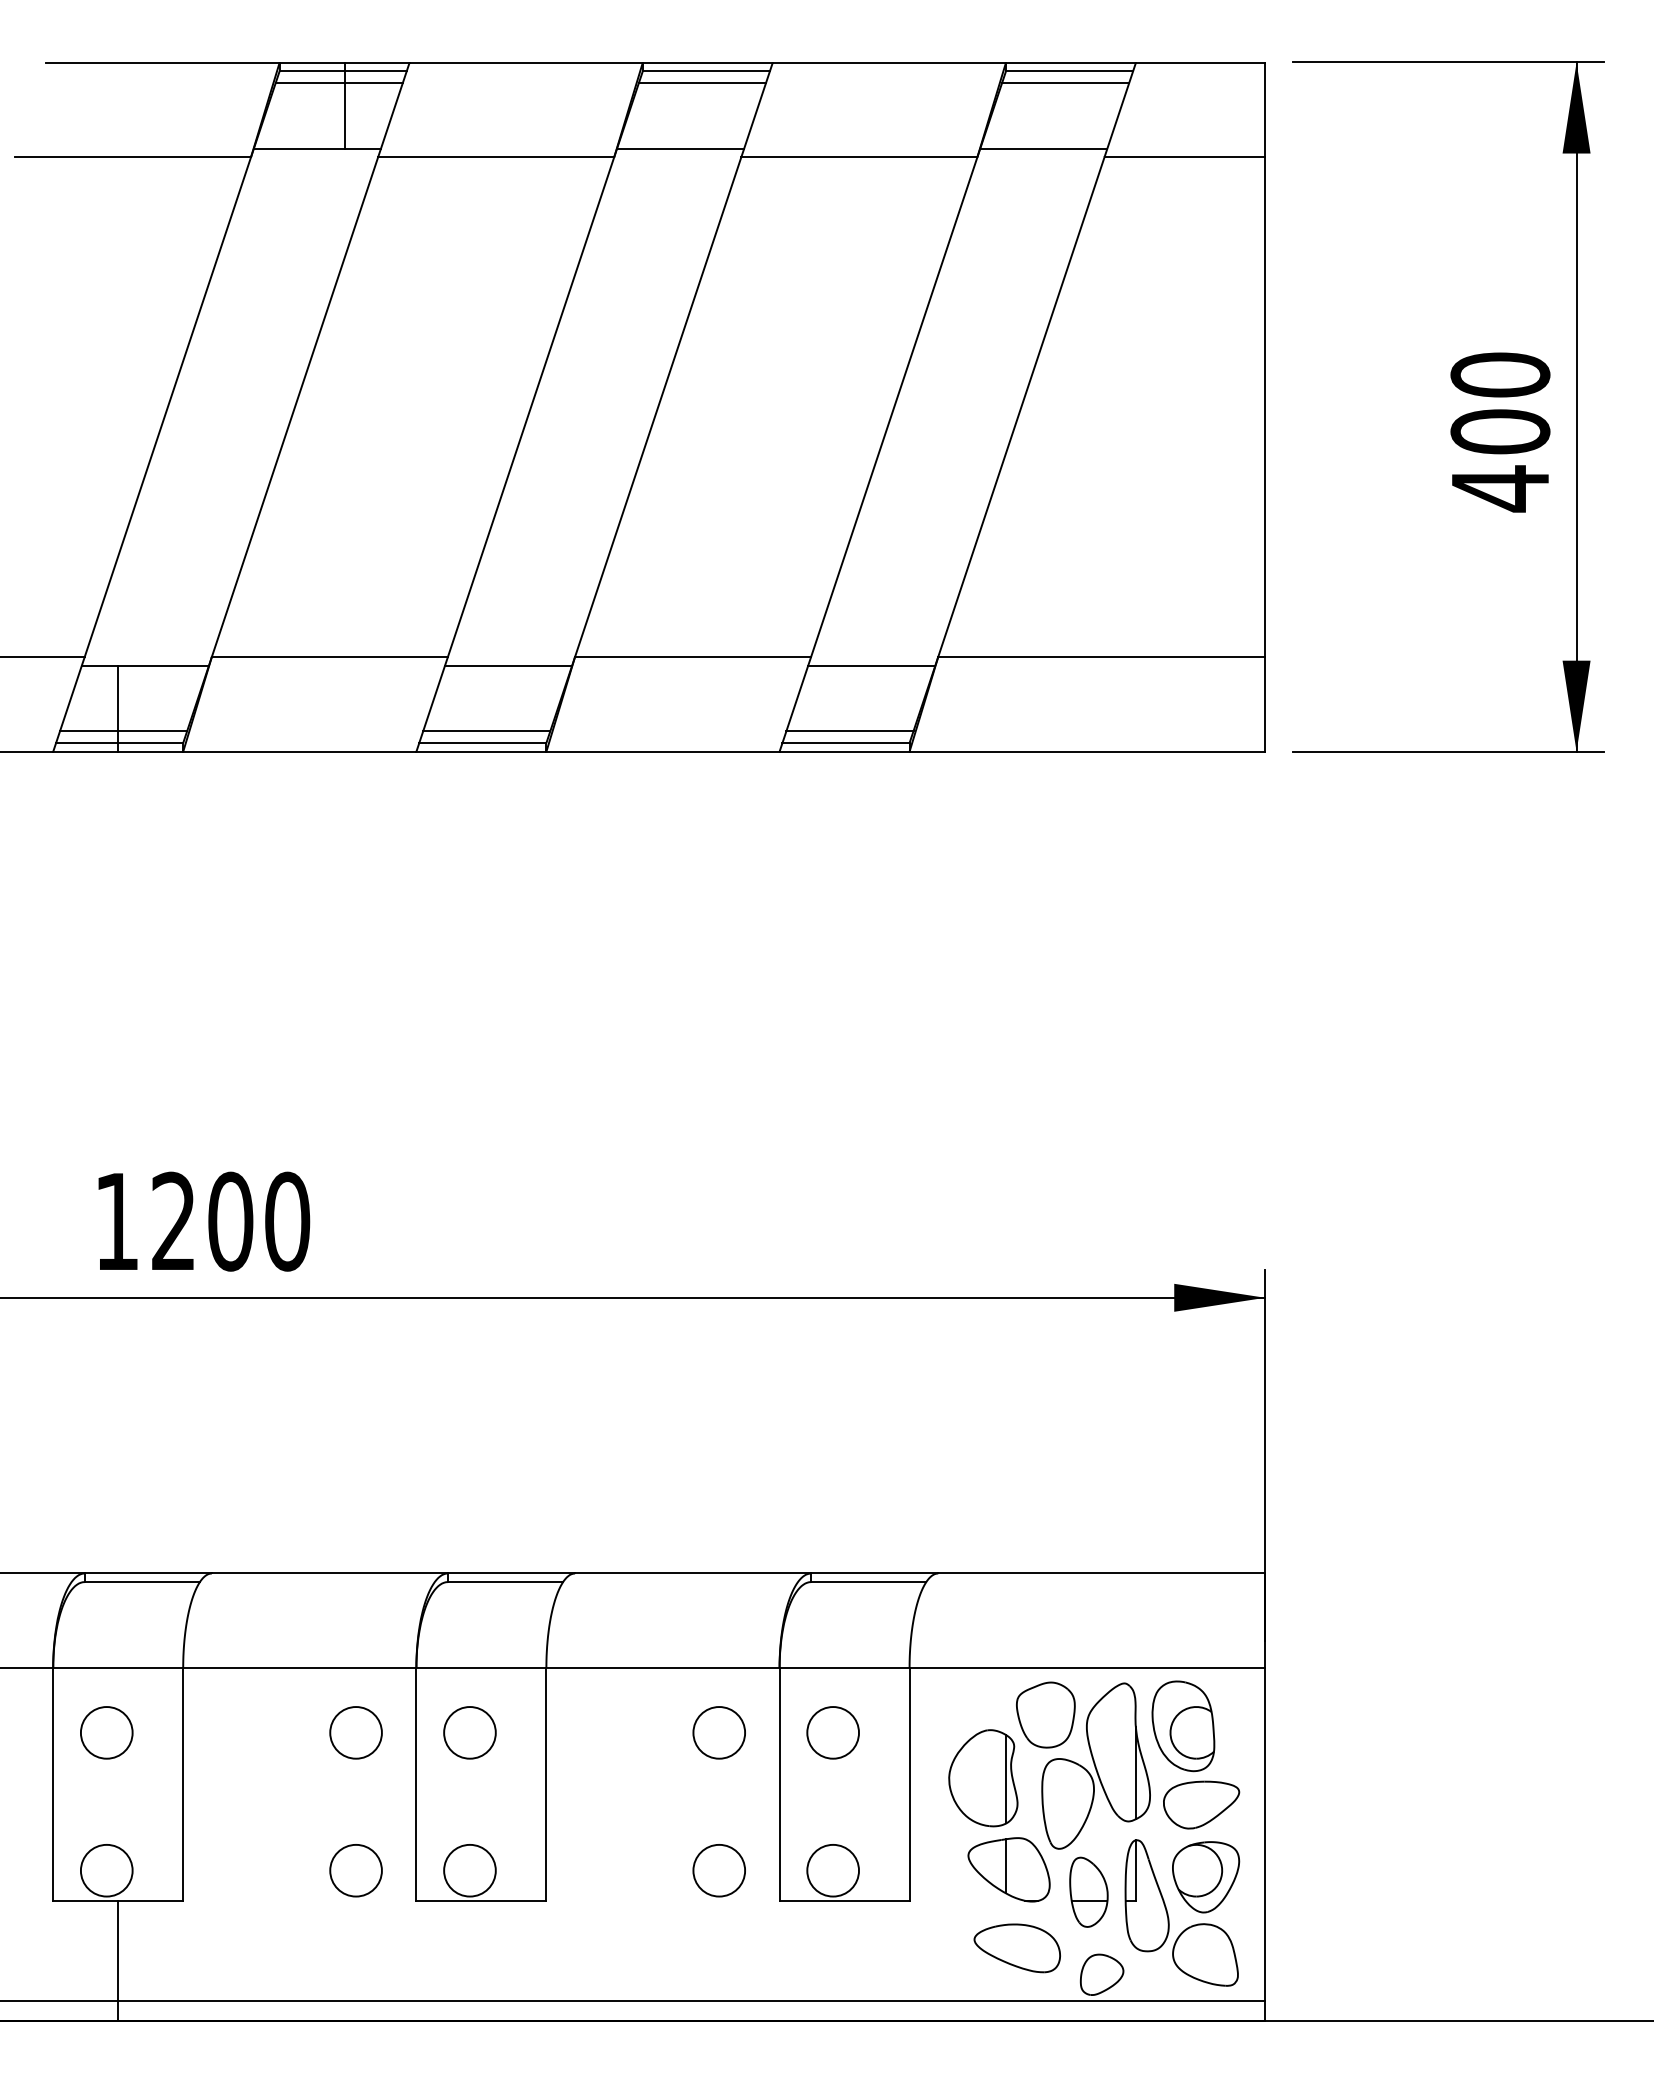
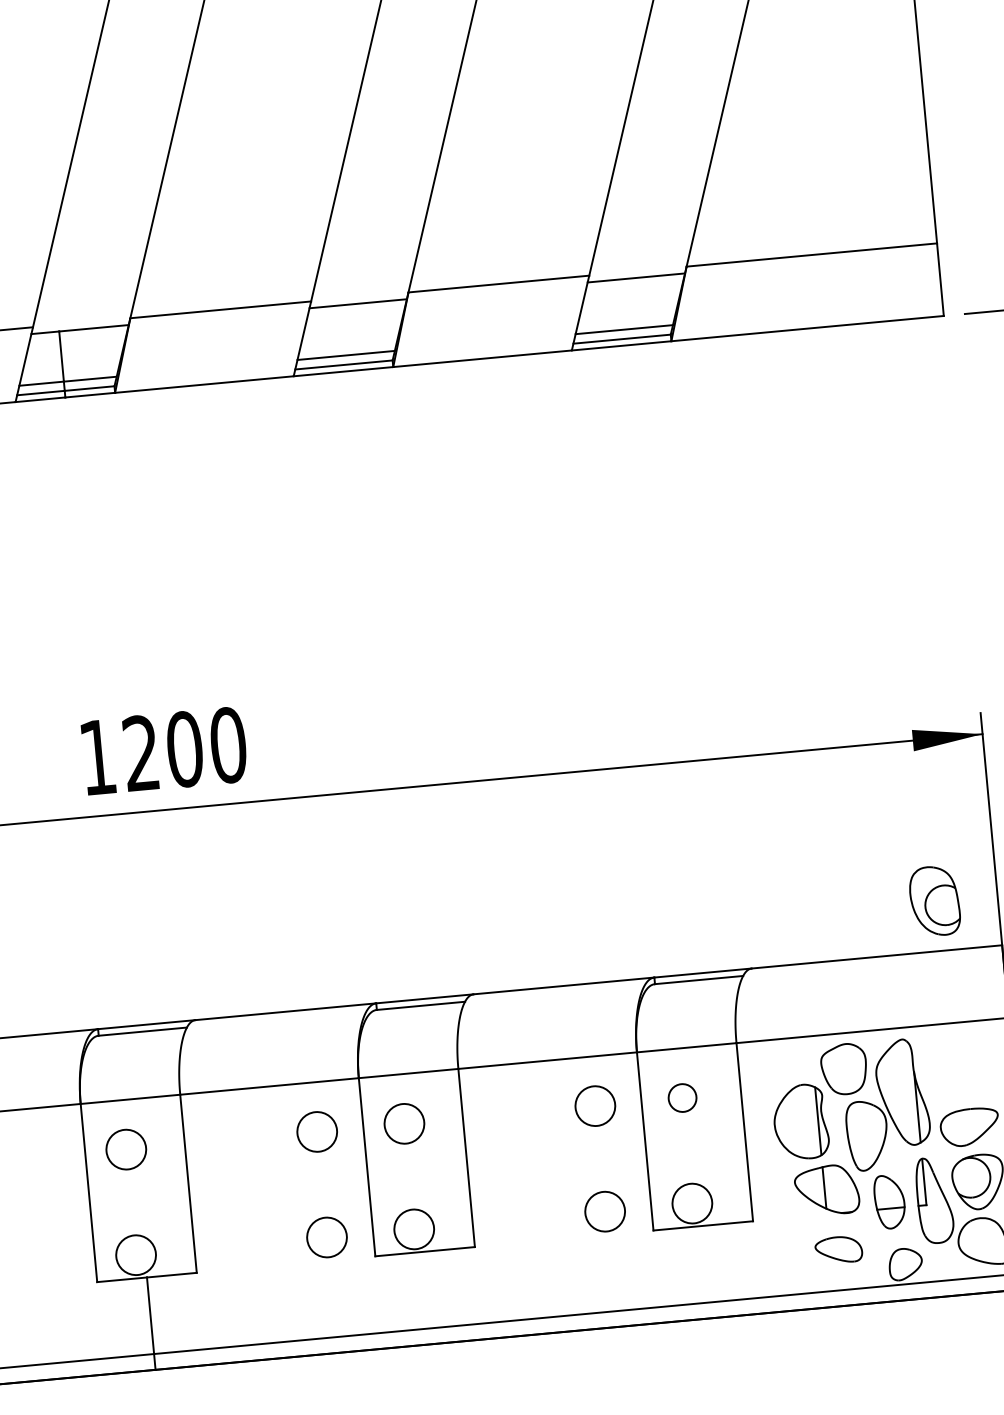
part: (1183, 1726) -> (934, 901), moved
circle: (833, 1732) -> (682, 1097), size x0.7
part: (1016, 1948) -> (838, 1250), size x0.7

